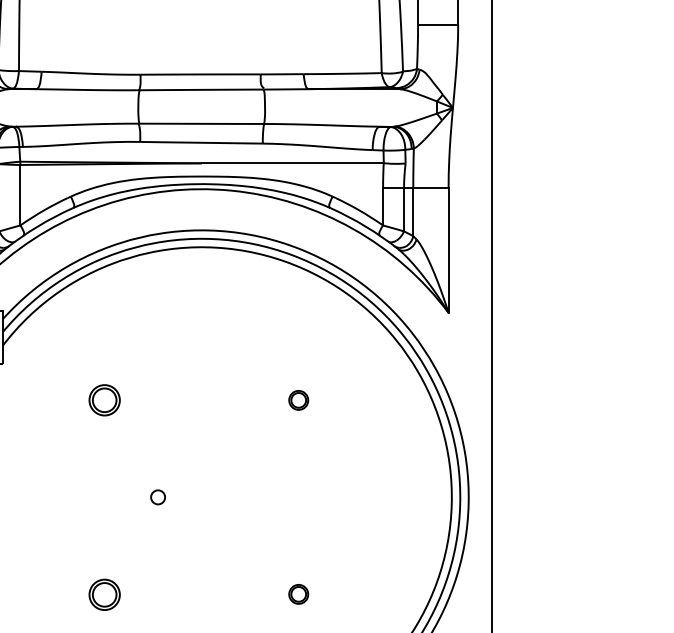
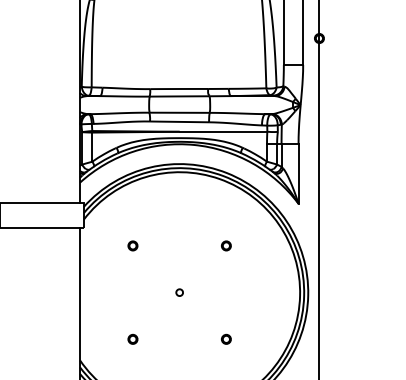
part: (103, 399) -> (132, 245), size x0.62
circle: (157, 497) -> (179, 292), moved
part: (103, 592) -> (132, 338), size x0.62

